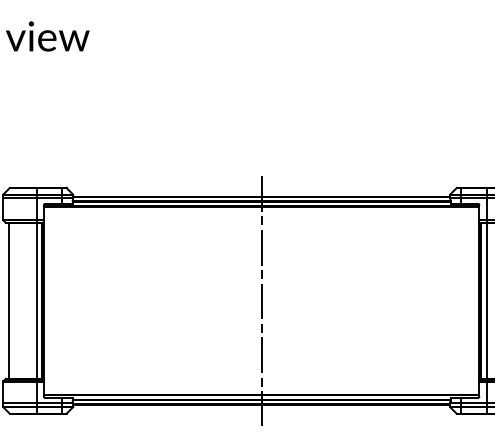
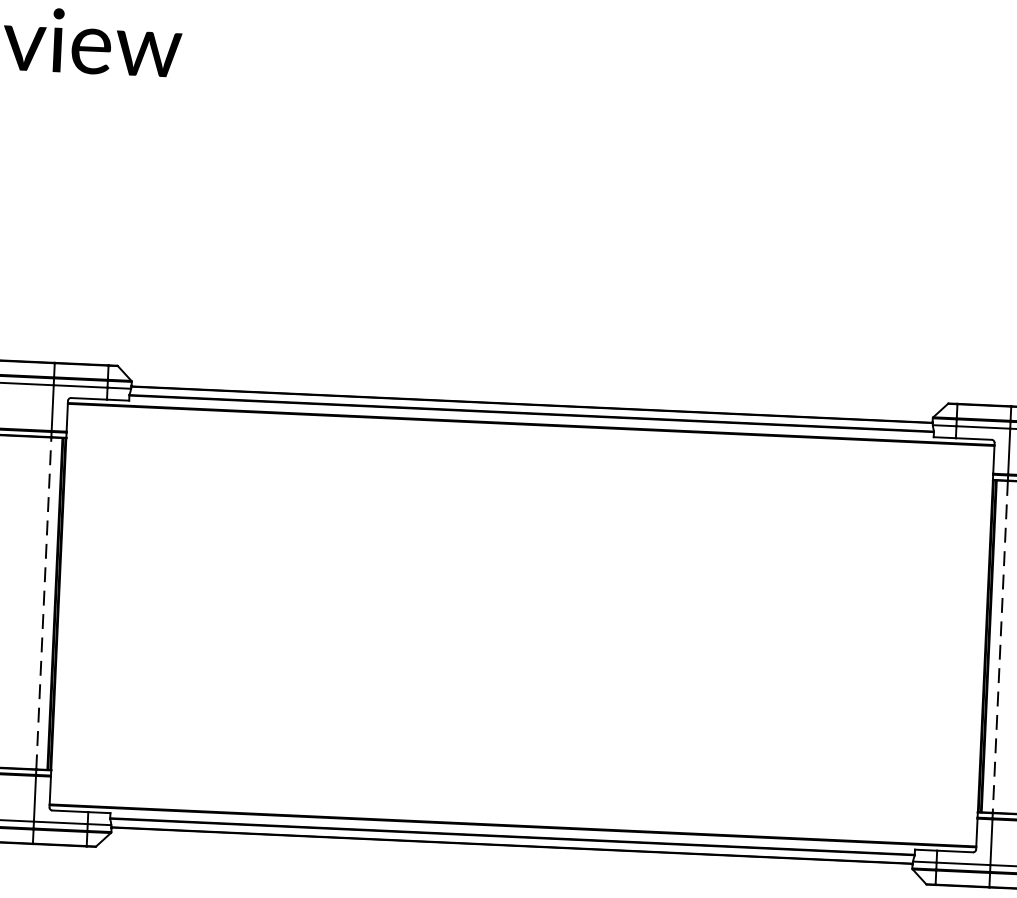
line: (36, 300) -> (43, 602), solid -> dashed
line: (261, 300) -> (521, 624), removed
line: (486, 300) -> (1000, 646), solid -> dashed

